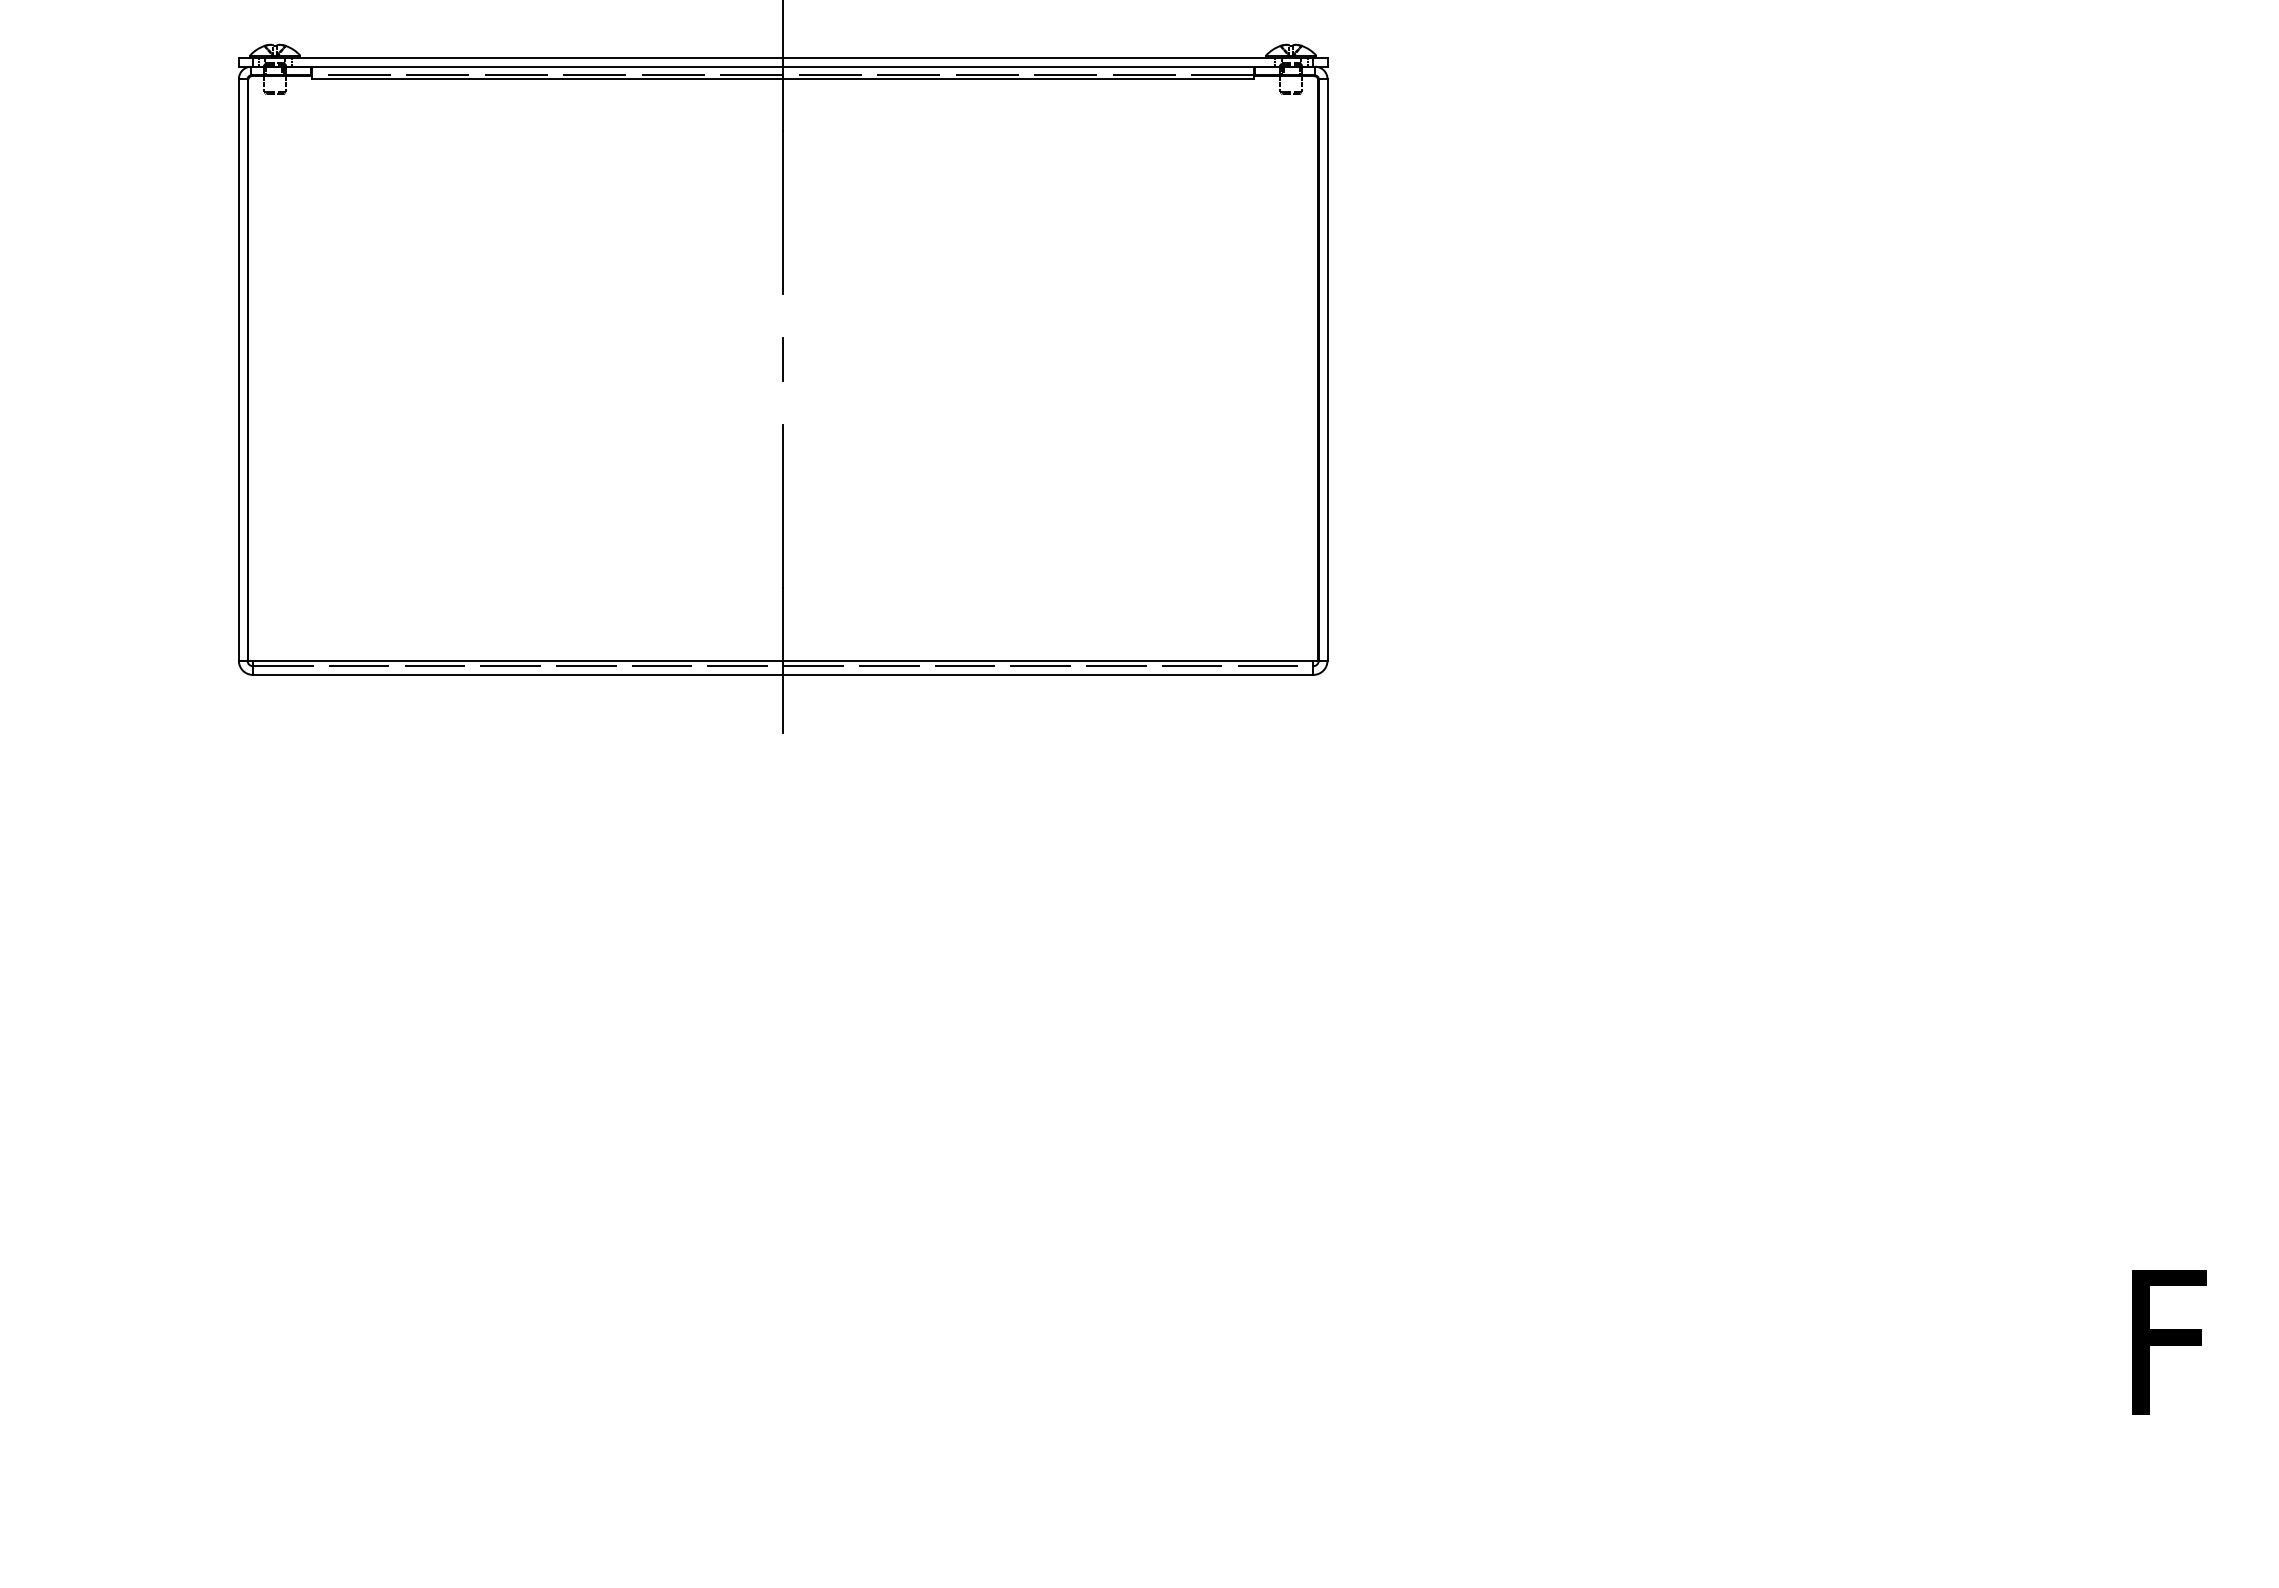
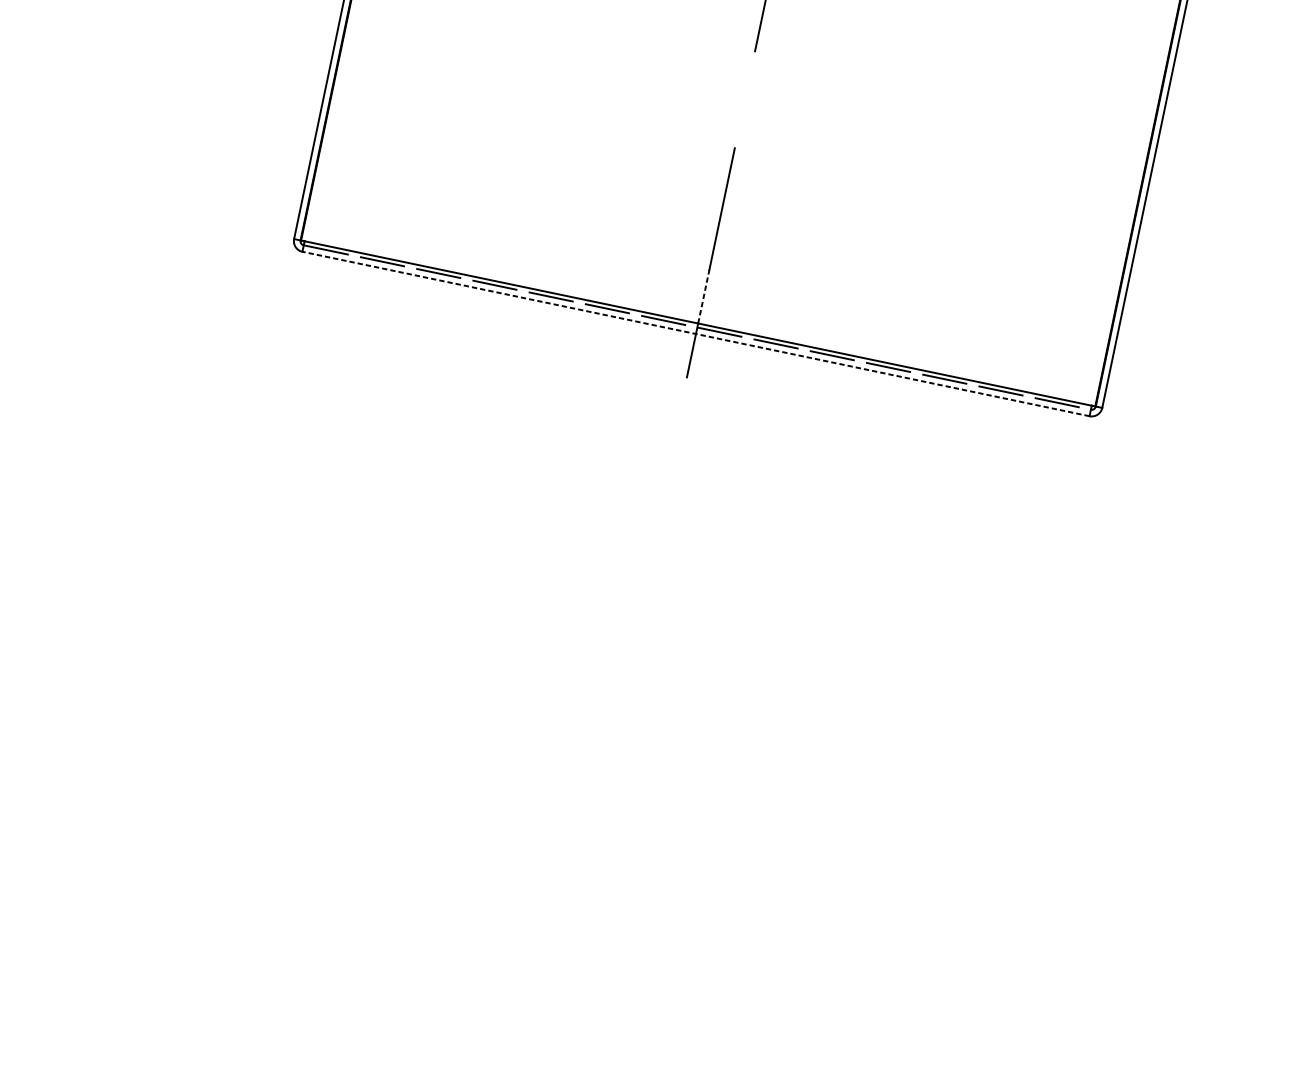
line: (783, 359) -> (745, 99), removed
line: (783, 624) -> (704, 296), solid -> dashed
line: (782, 674) -> (695, 333), solid -> dashed

